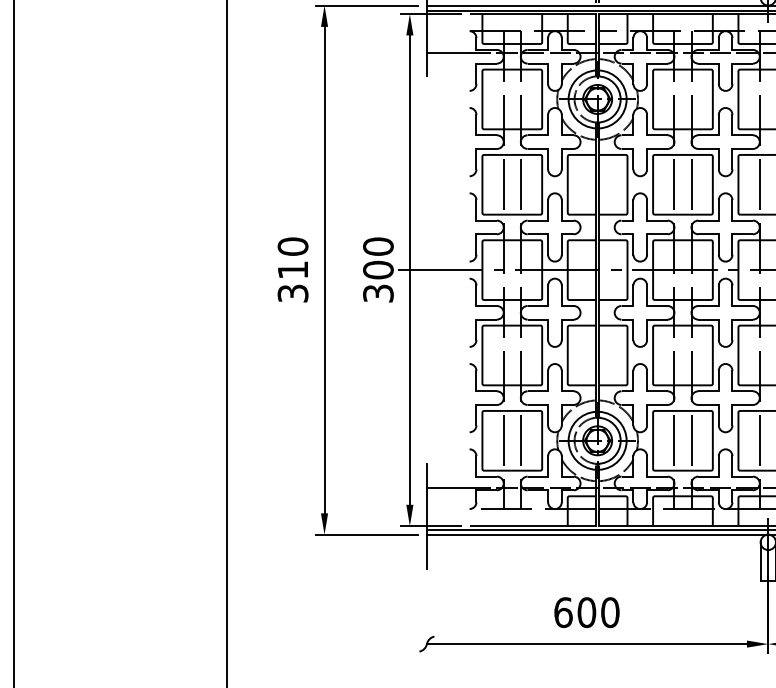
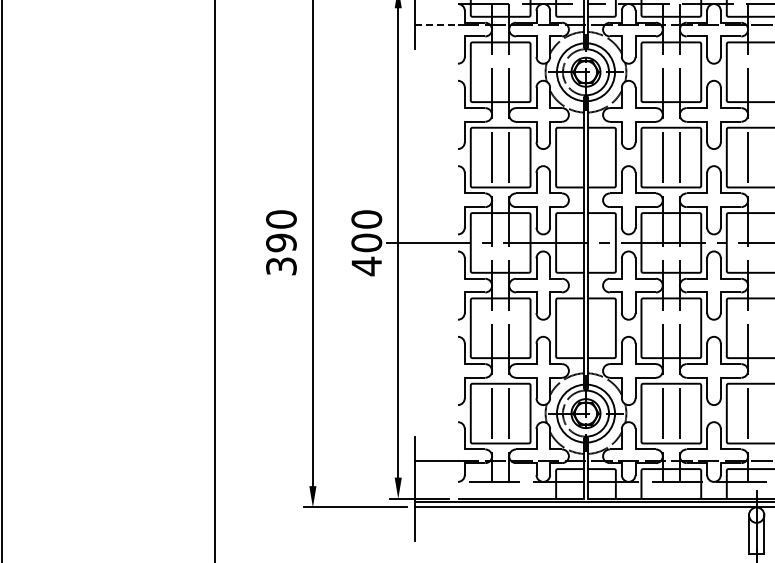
line: (448, 52) -> (436, 25), solid -> dashed
text: (292, 270) -> (280, 243), 310 -> 390
text: (378, 293) -> (366, 266), 300 -> 400

